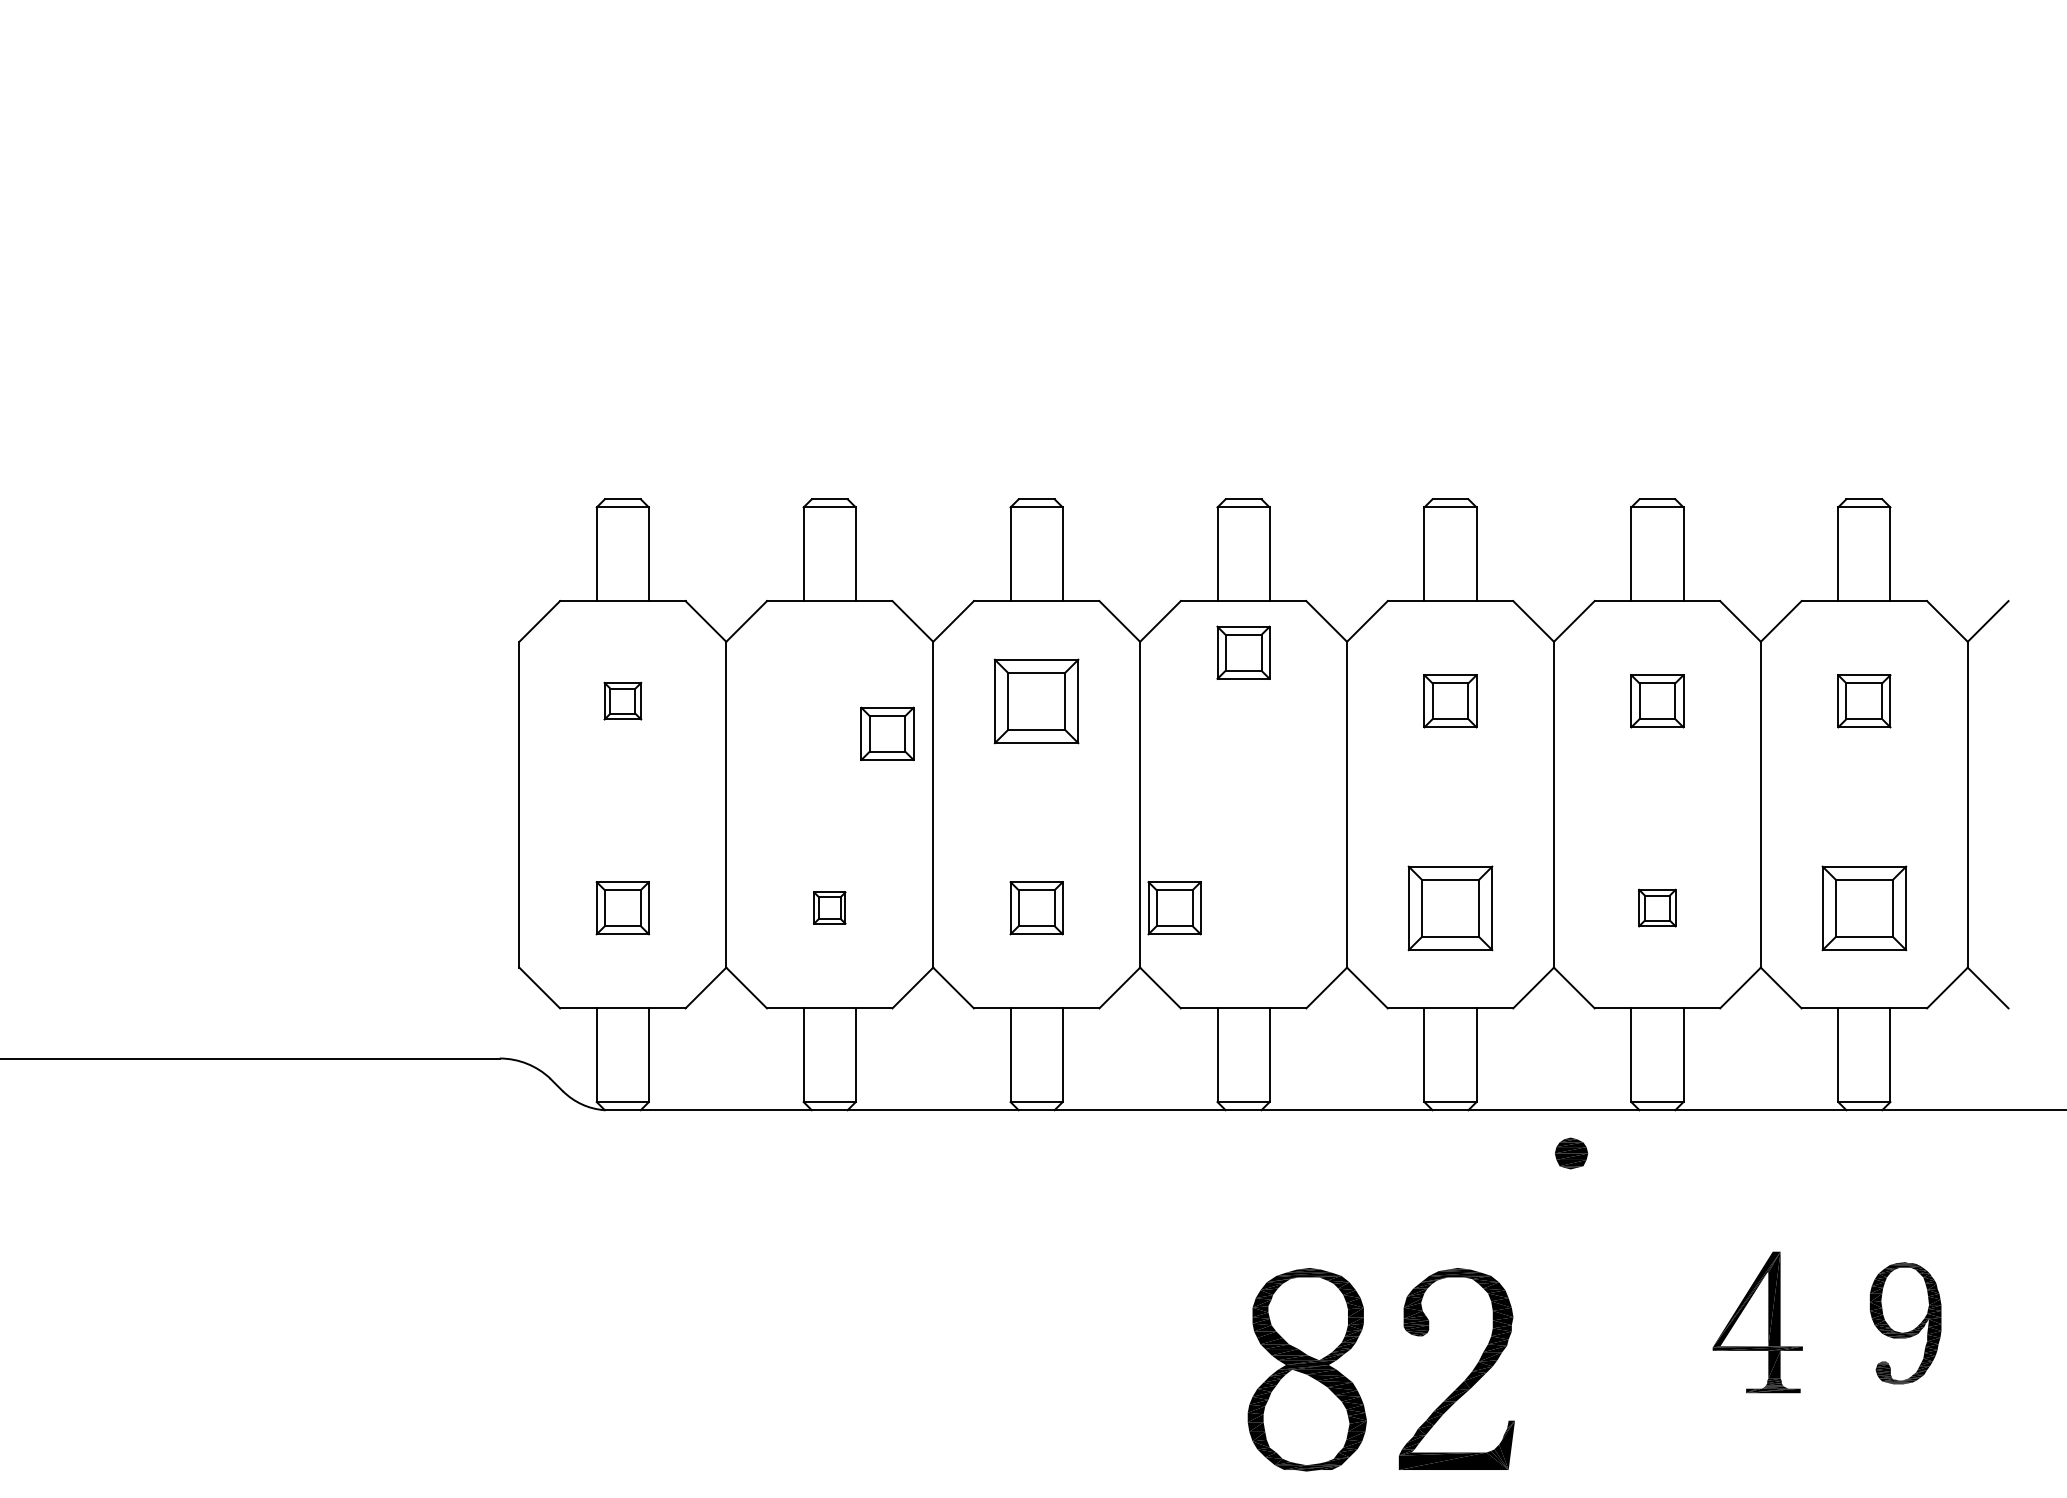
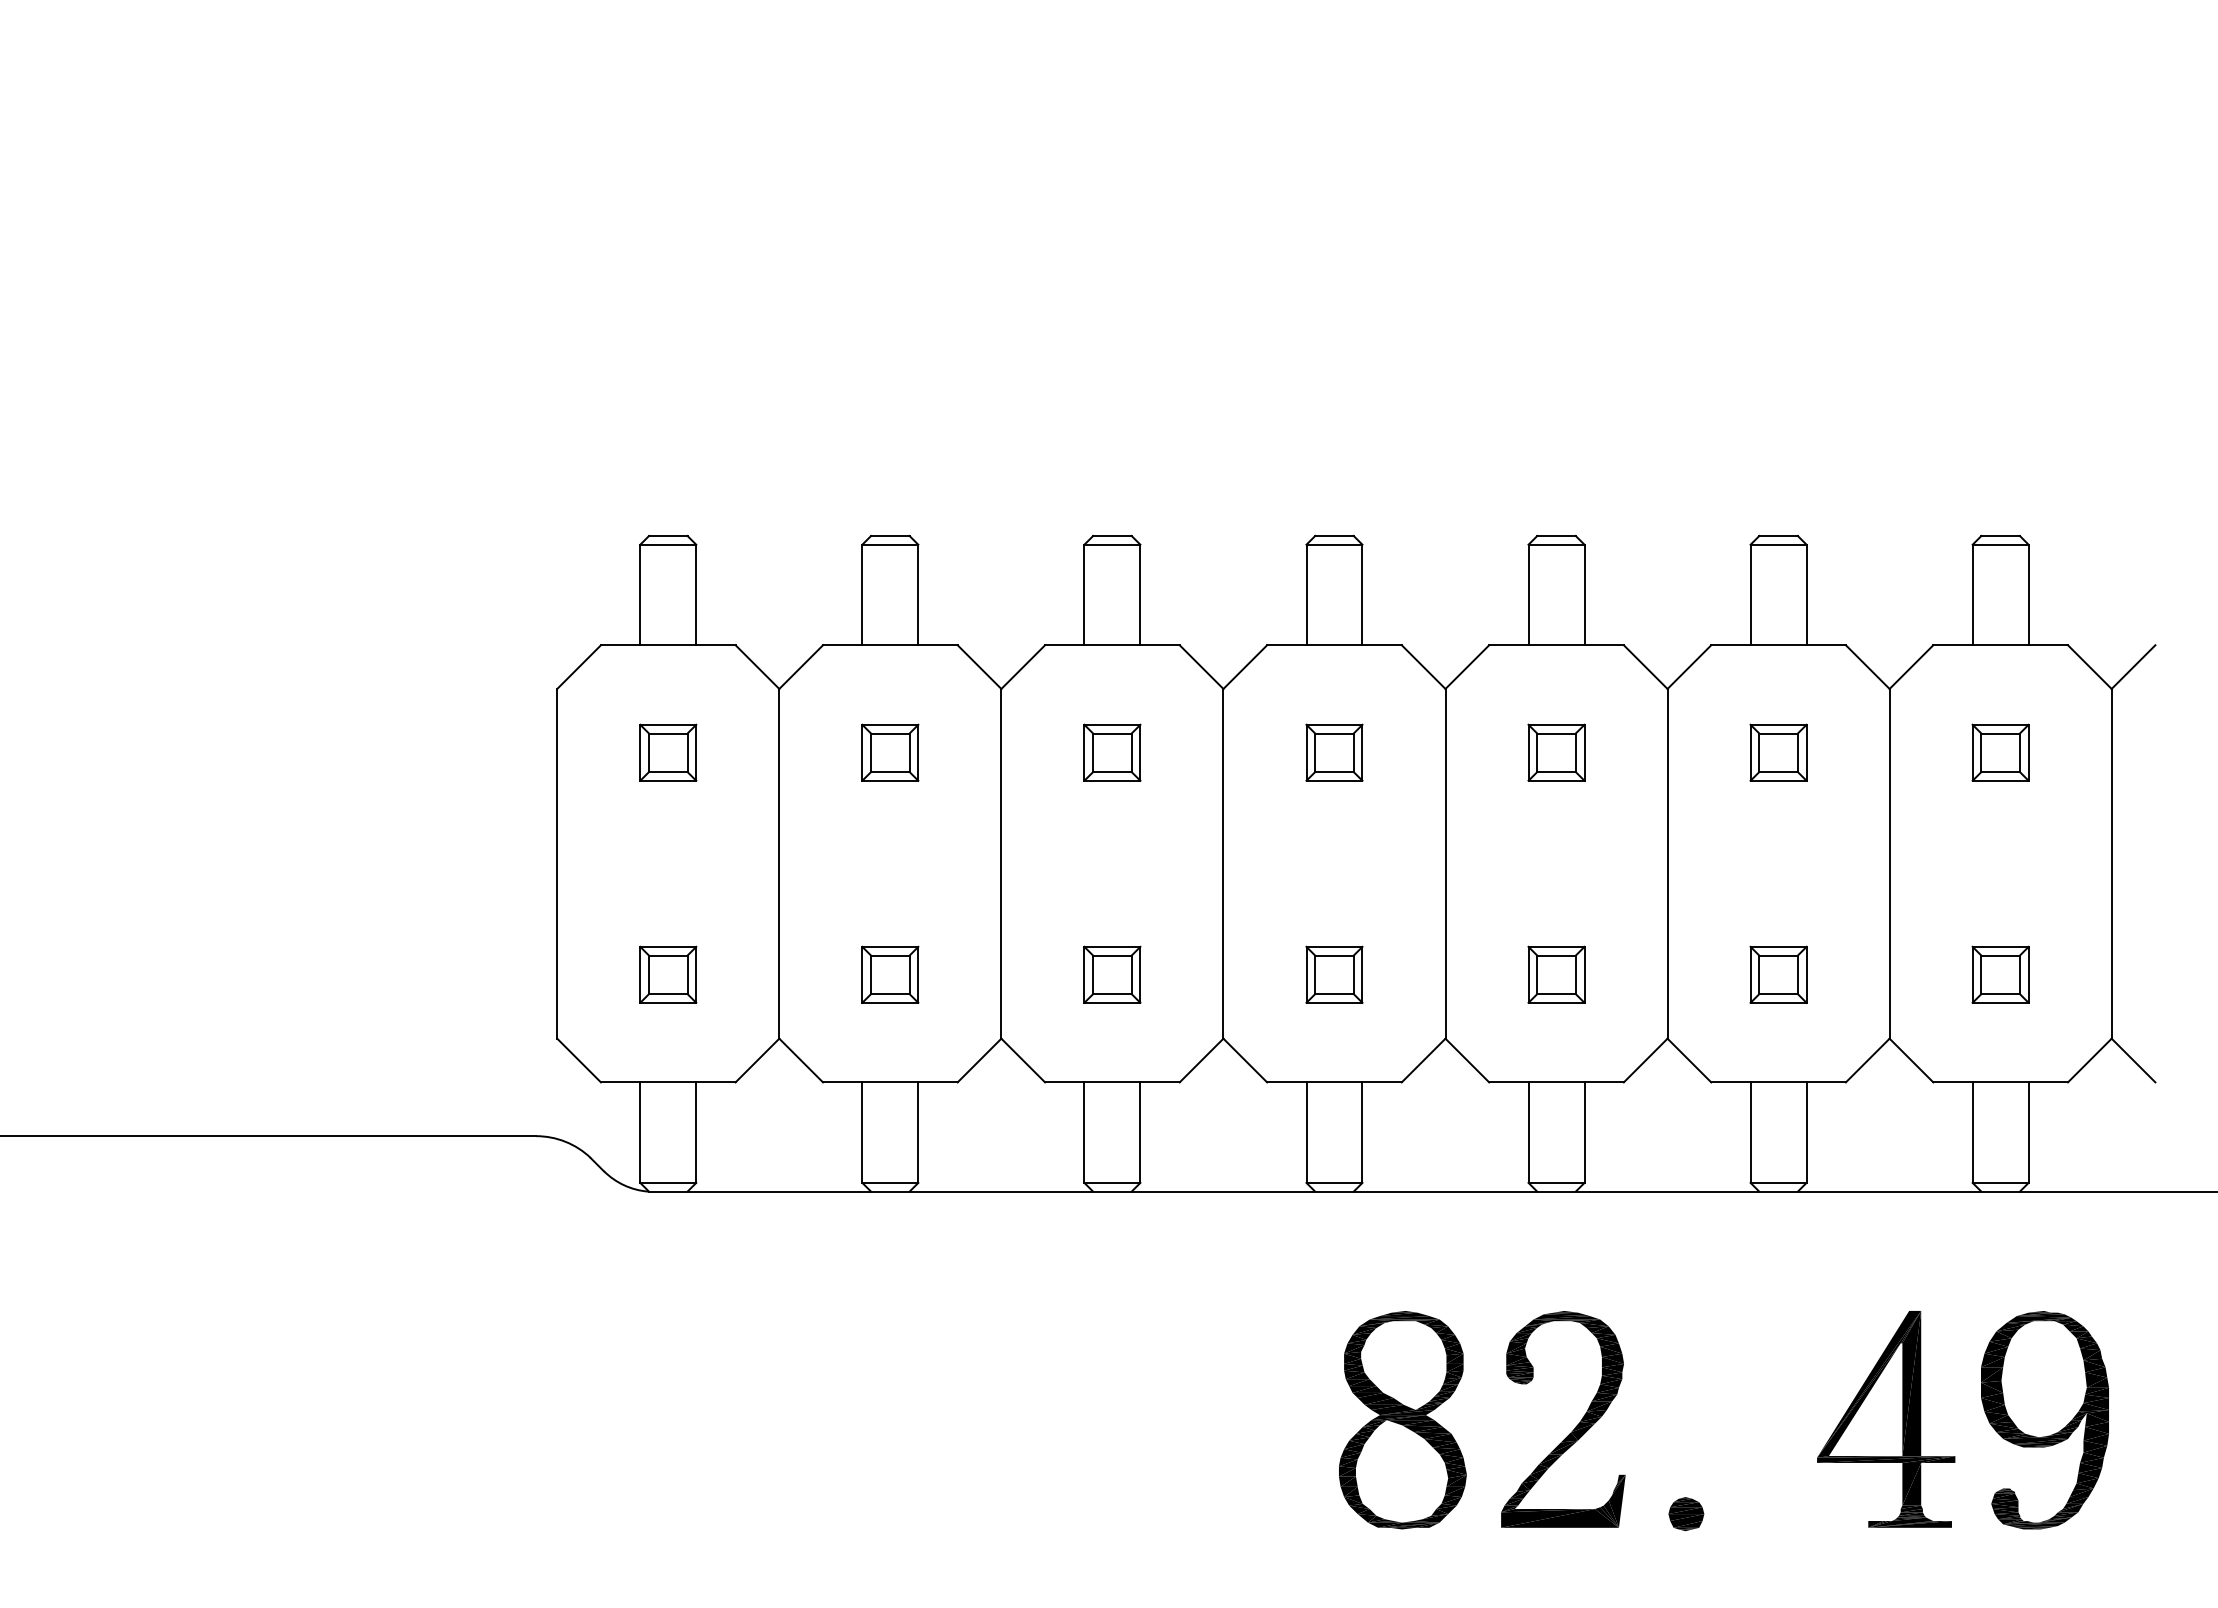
part: (1243, 652) -> (1334, 752), moved
part: (623, 701) -> (668, 752), size x1.43
part: (1036, 701) -> (1112, 752), size x0.62
part: (887, 733) -> (890, 752), moved
part: (829, 907) -> (890, 974), size x1.67
part: (1174, 907) -> (1334, 974), moved
part: (1450, 907) -> (1556, 974), size x0.62
part: (1657, 907) -> (1778, 974), size x1.43
part: (1864, 907) -> (2000, 974), size x0.62
part: (1571, 1153) -> (1686, 1514), moved
part: (1757, 1322) -> (1886, 1419), size x1.43
part: (1905, 1323) -> (2044, 1420), size x1.67
part: (1306, 1370) -> (1402, 1420), moved
part: (1468, 1375) -> (1575, 1426), moved

